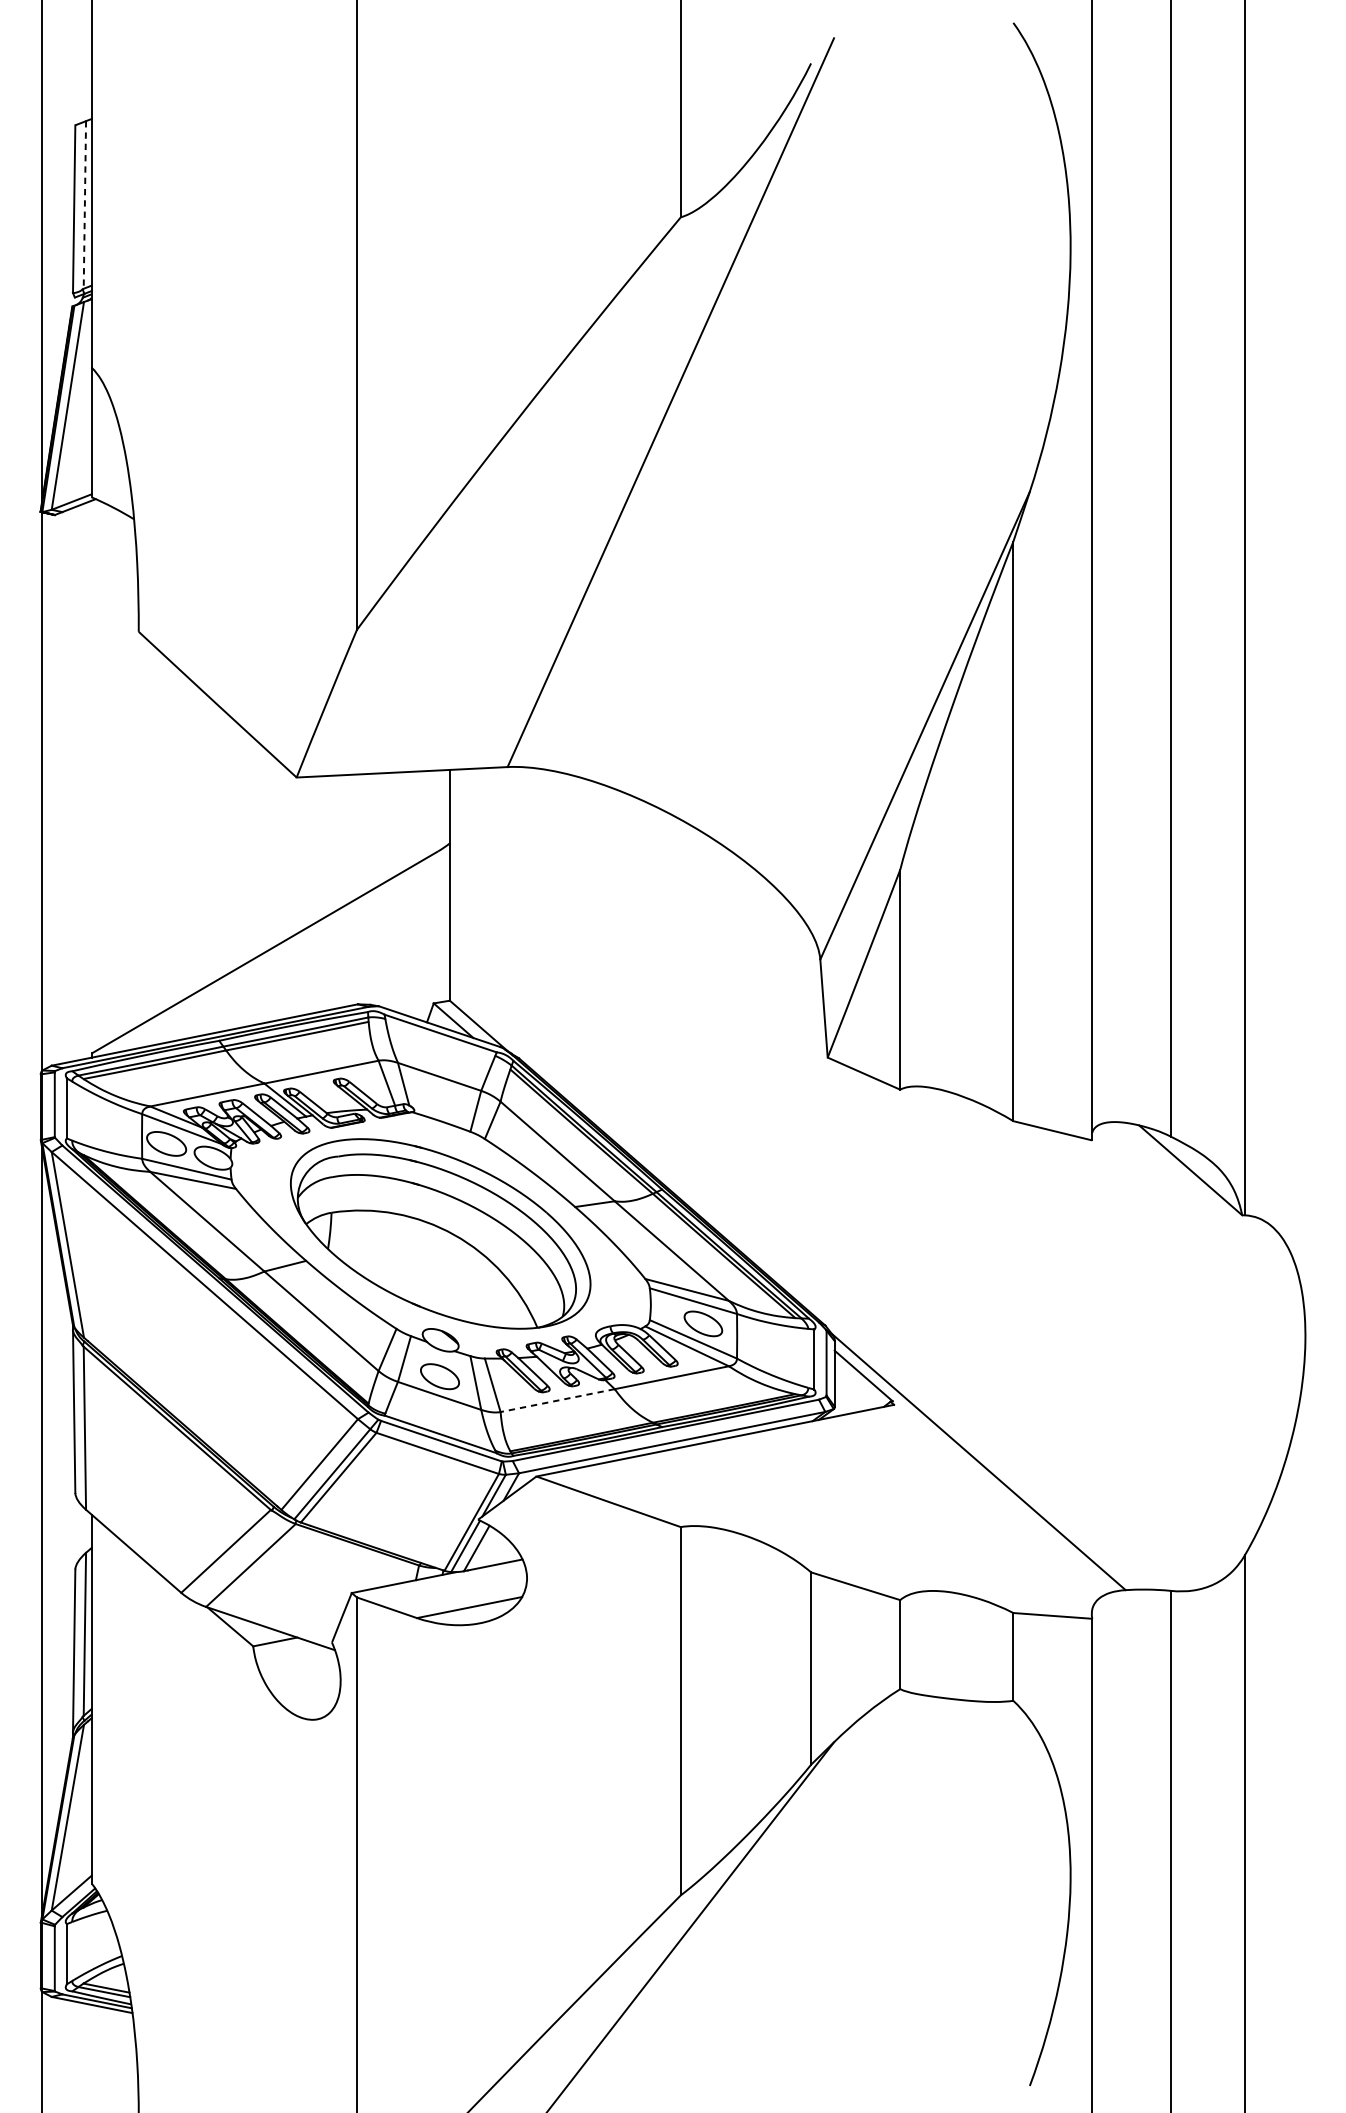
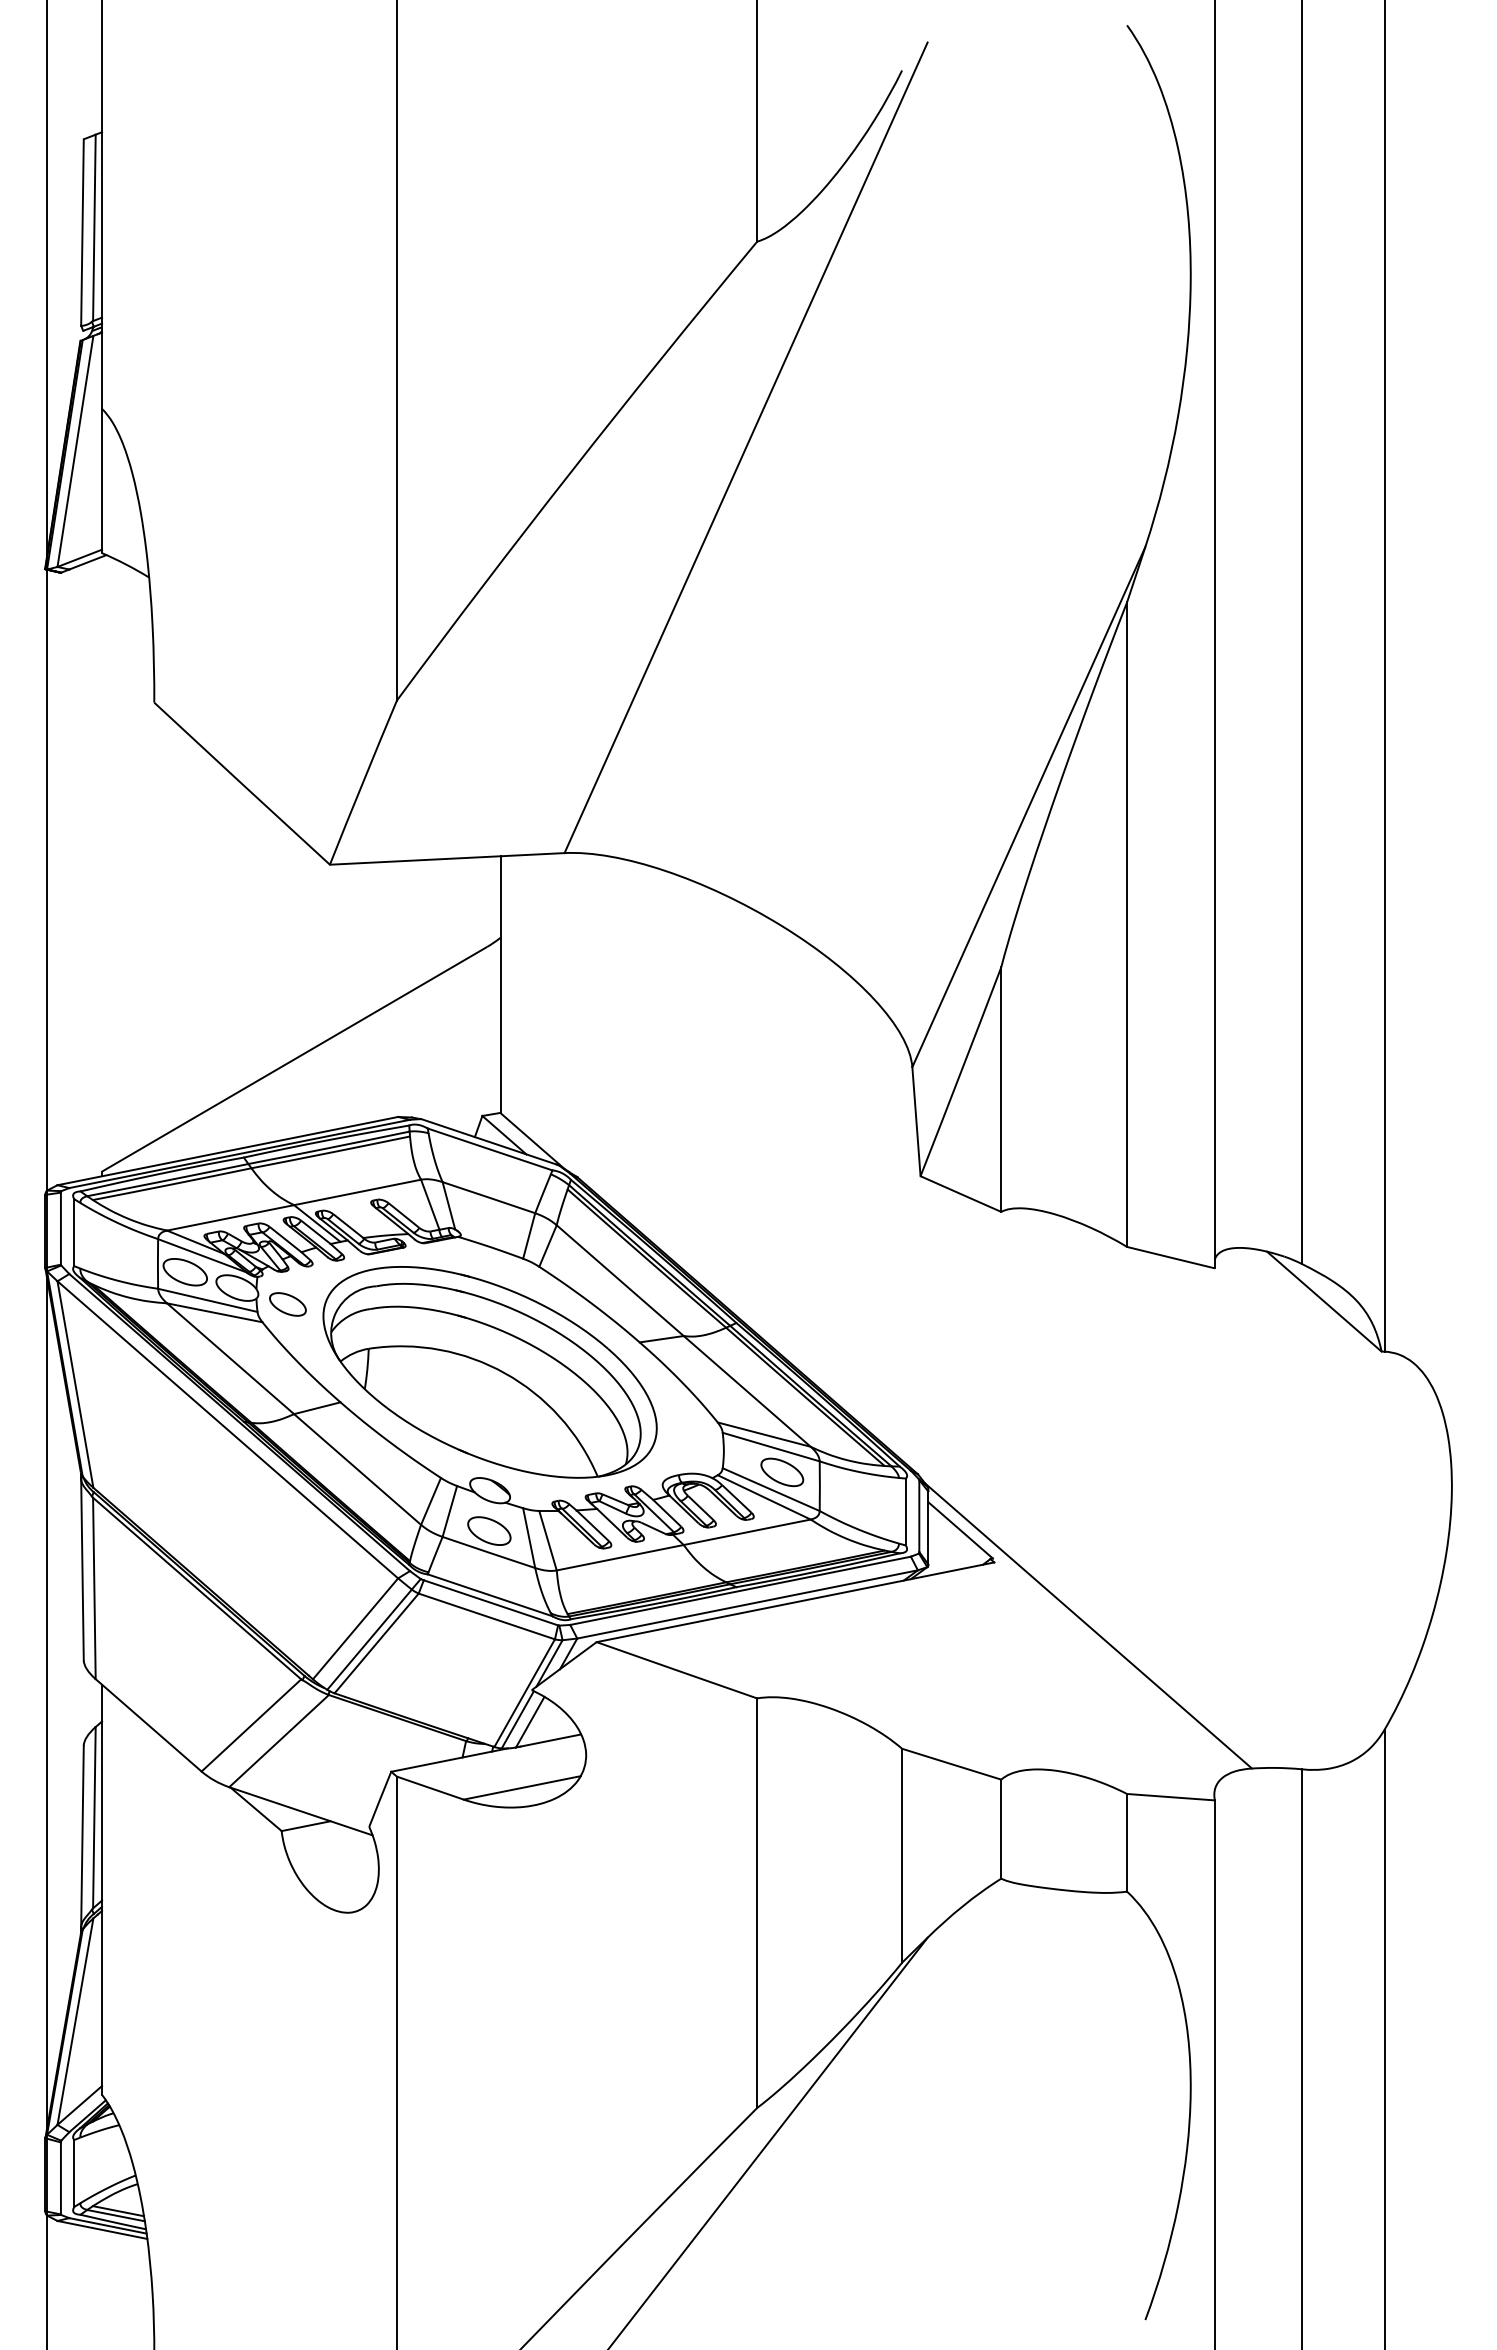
line: (84, 205) -> (94, 228), dashed -> solid
part: (258, 1172) -> (287, 1304), added
line: (557, 1400) -> (620, 1557), dashed -> solid

